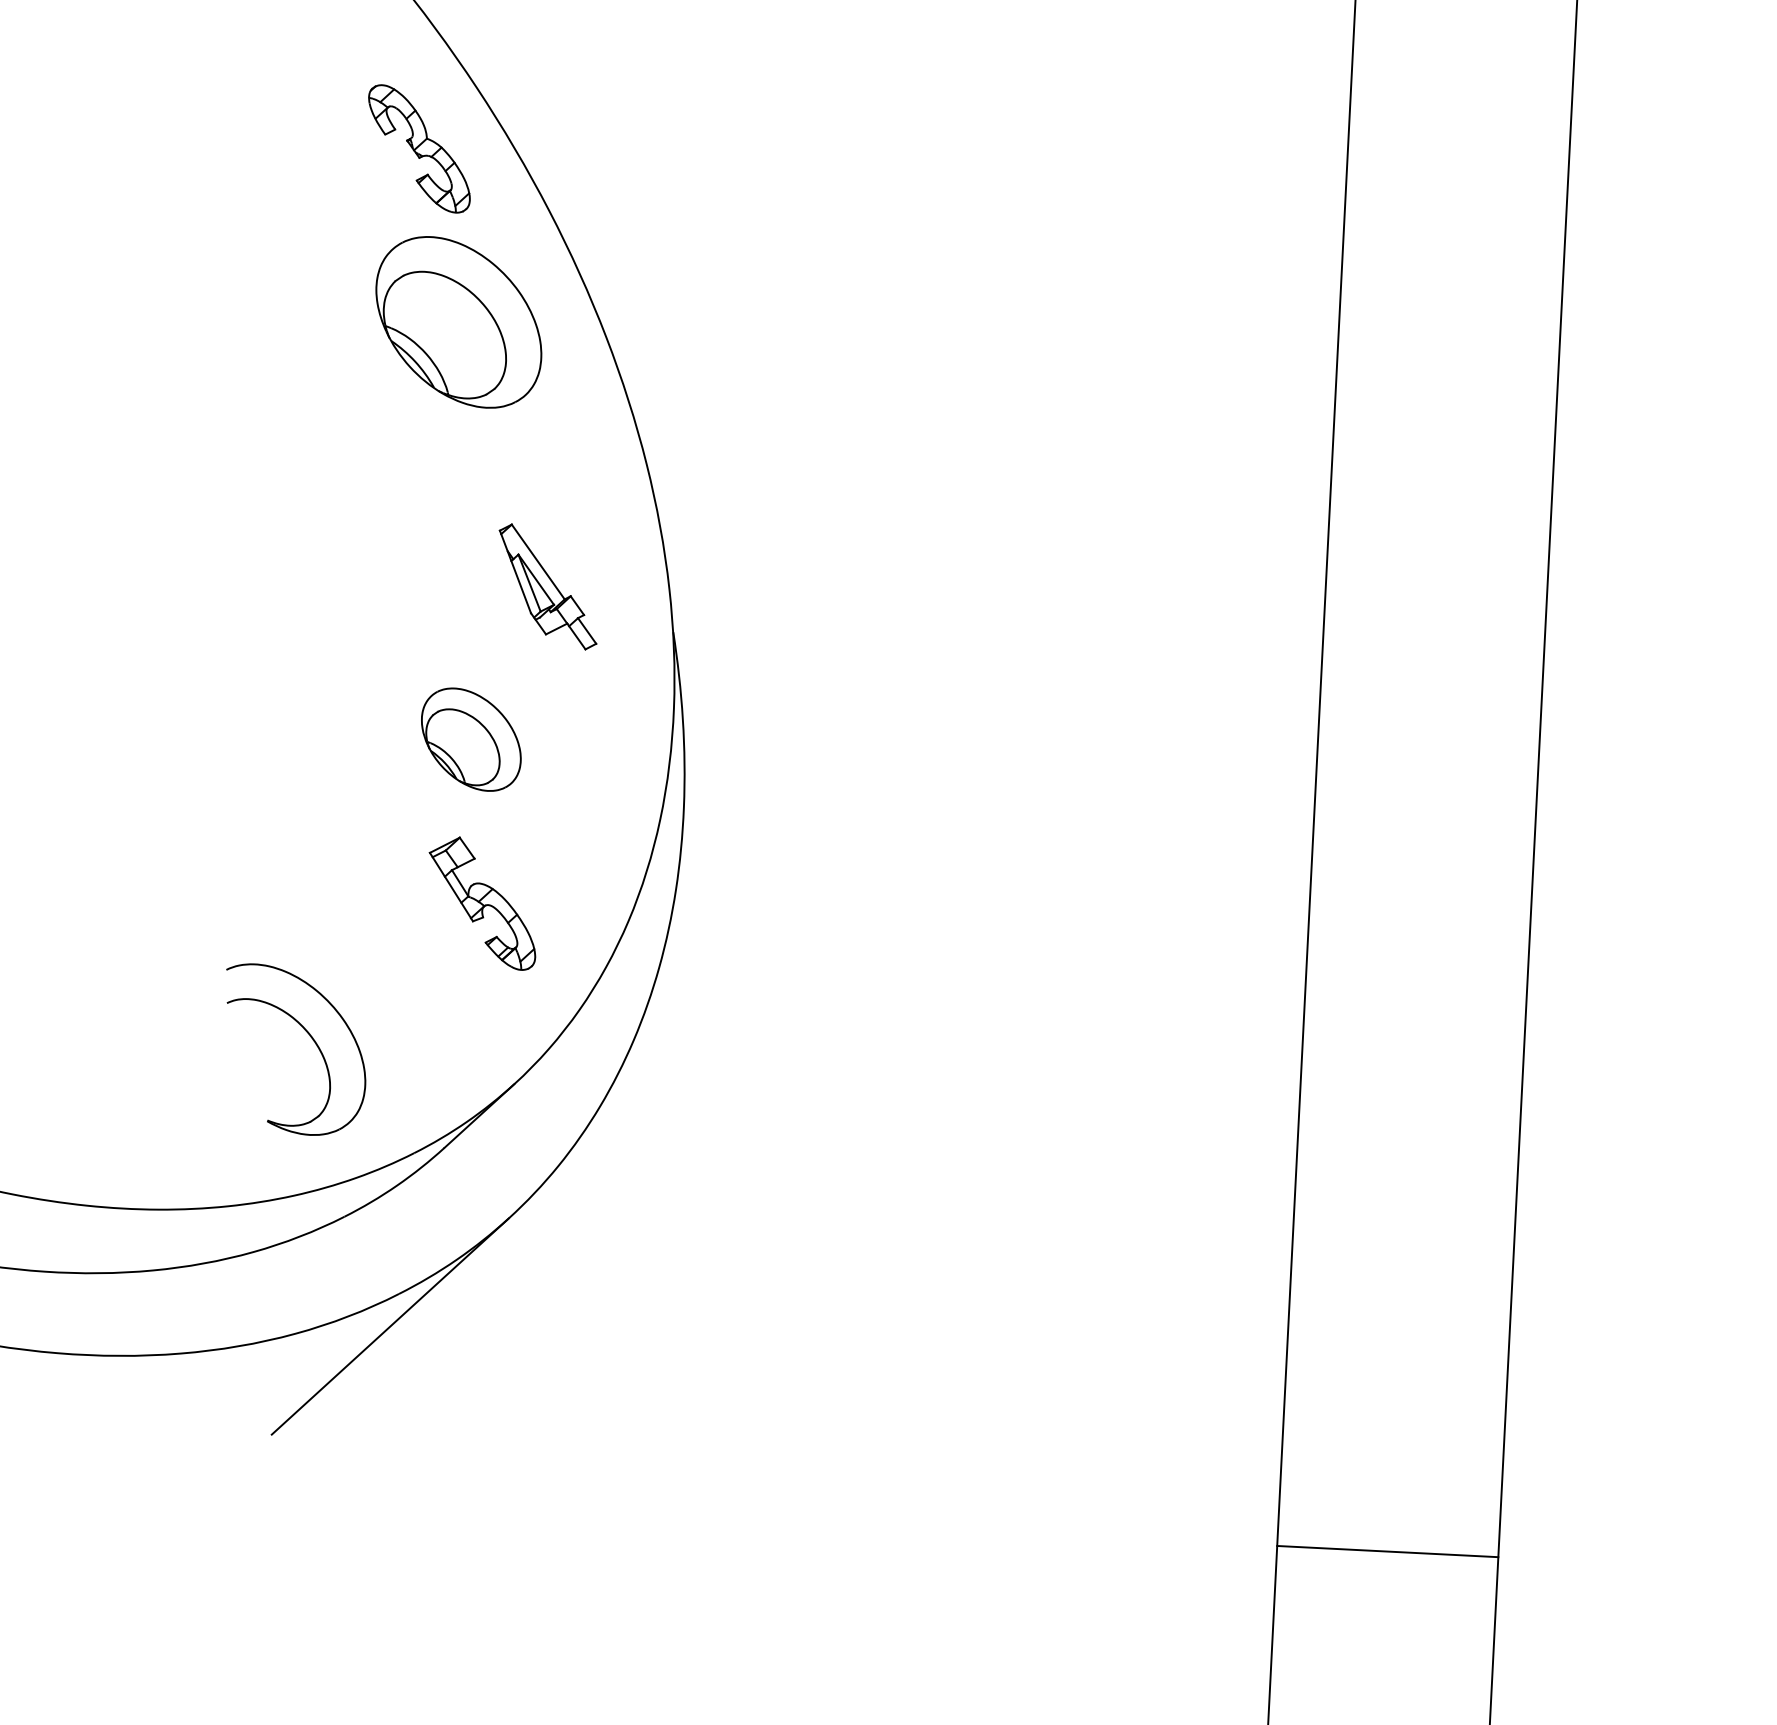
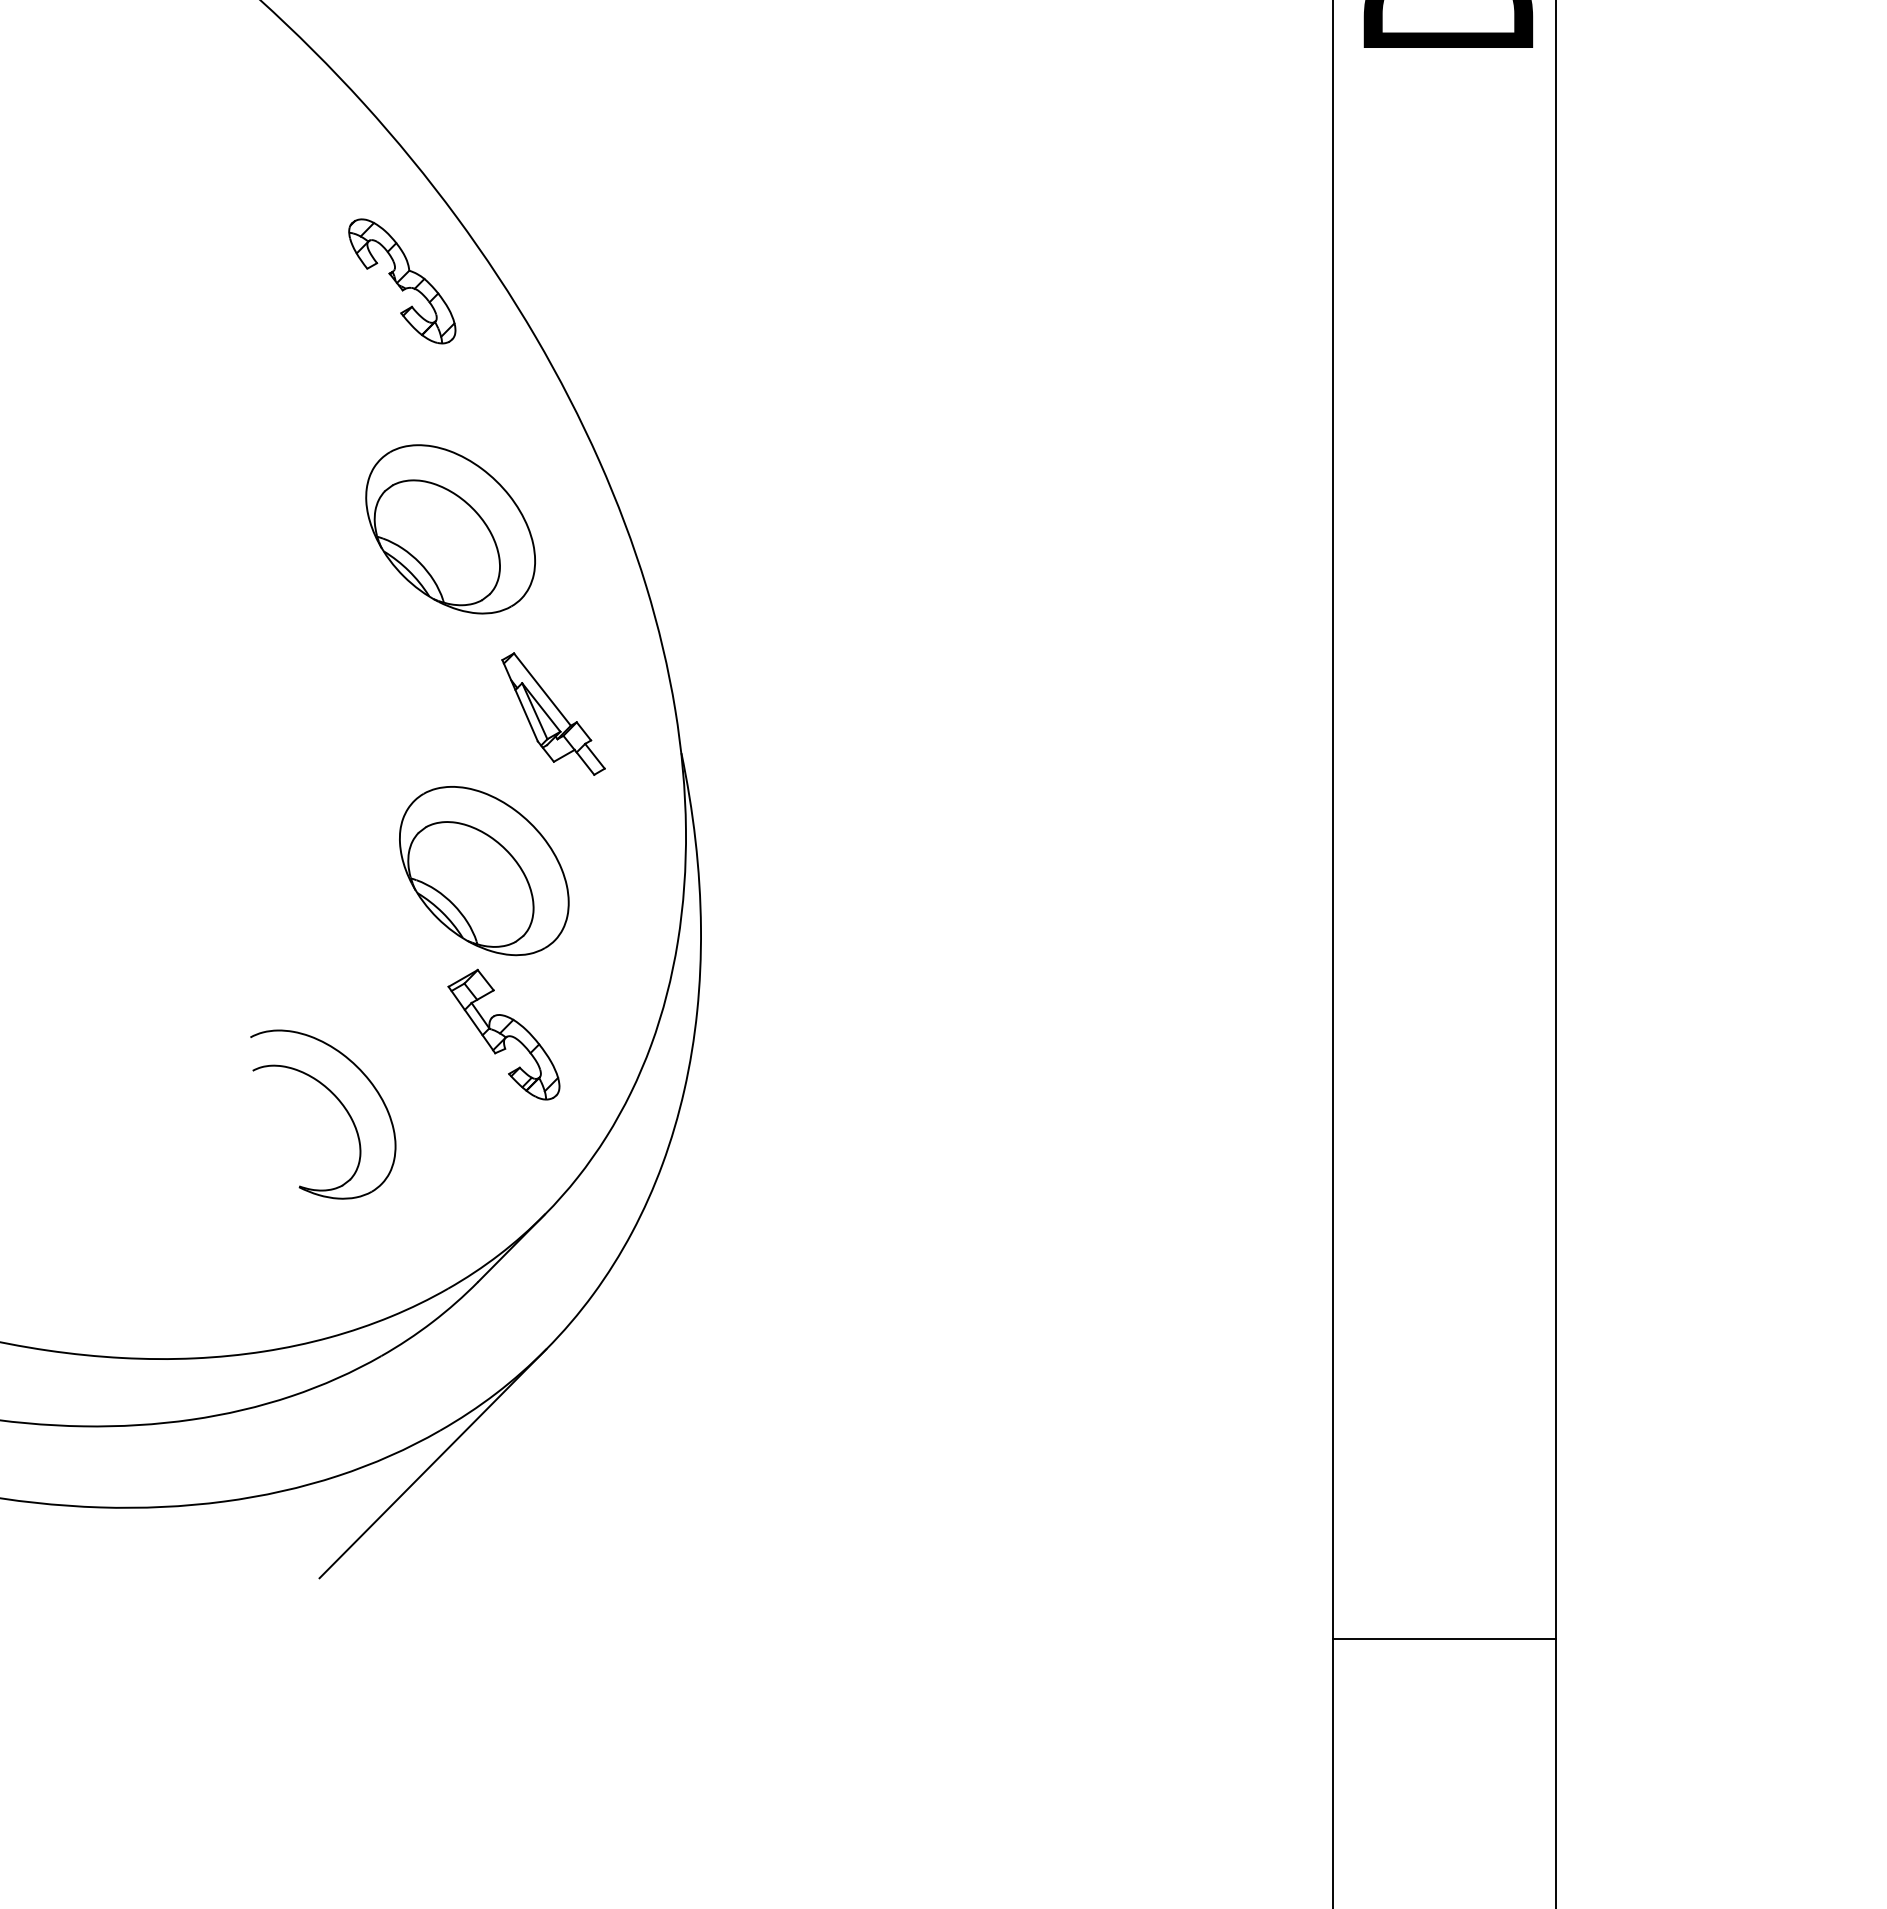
part: (458, 322) -> (450, 529), moved
part: (471, 740) -> (484, 871), size x1.67
part: (310, 1038) -> (338, 1101), moved

